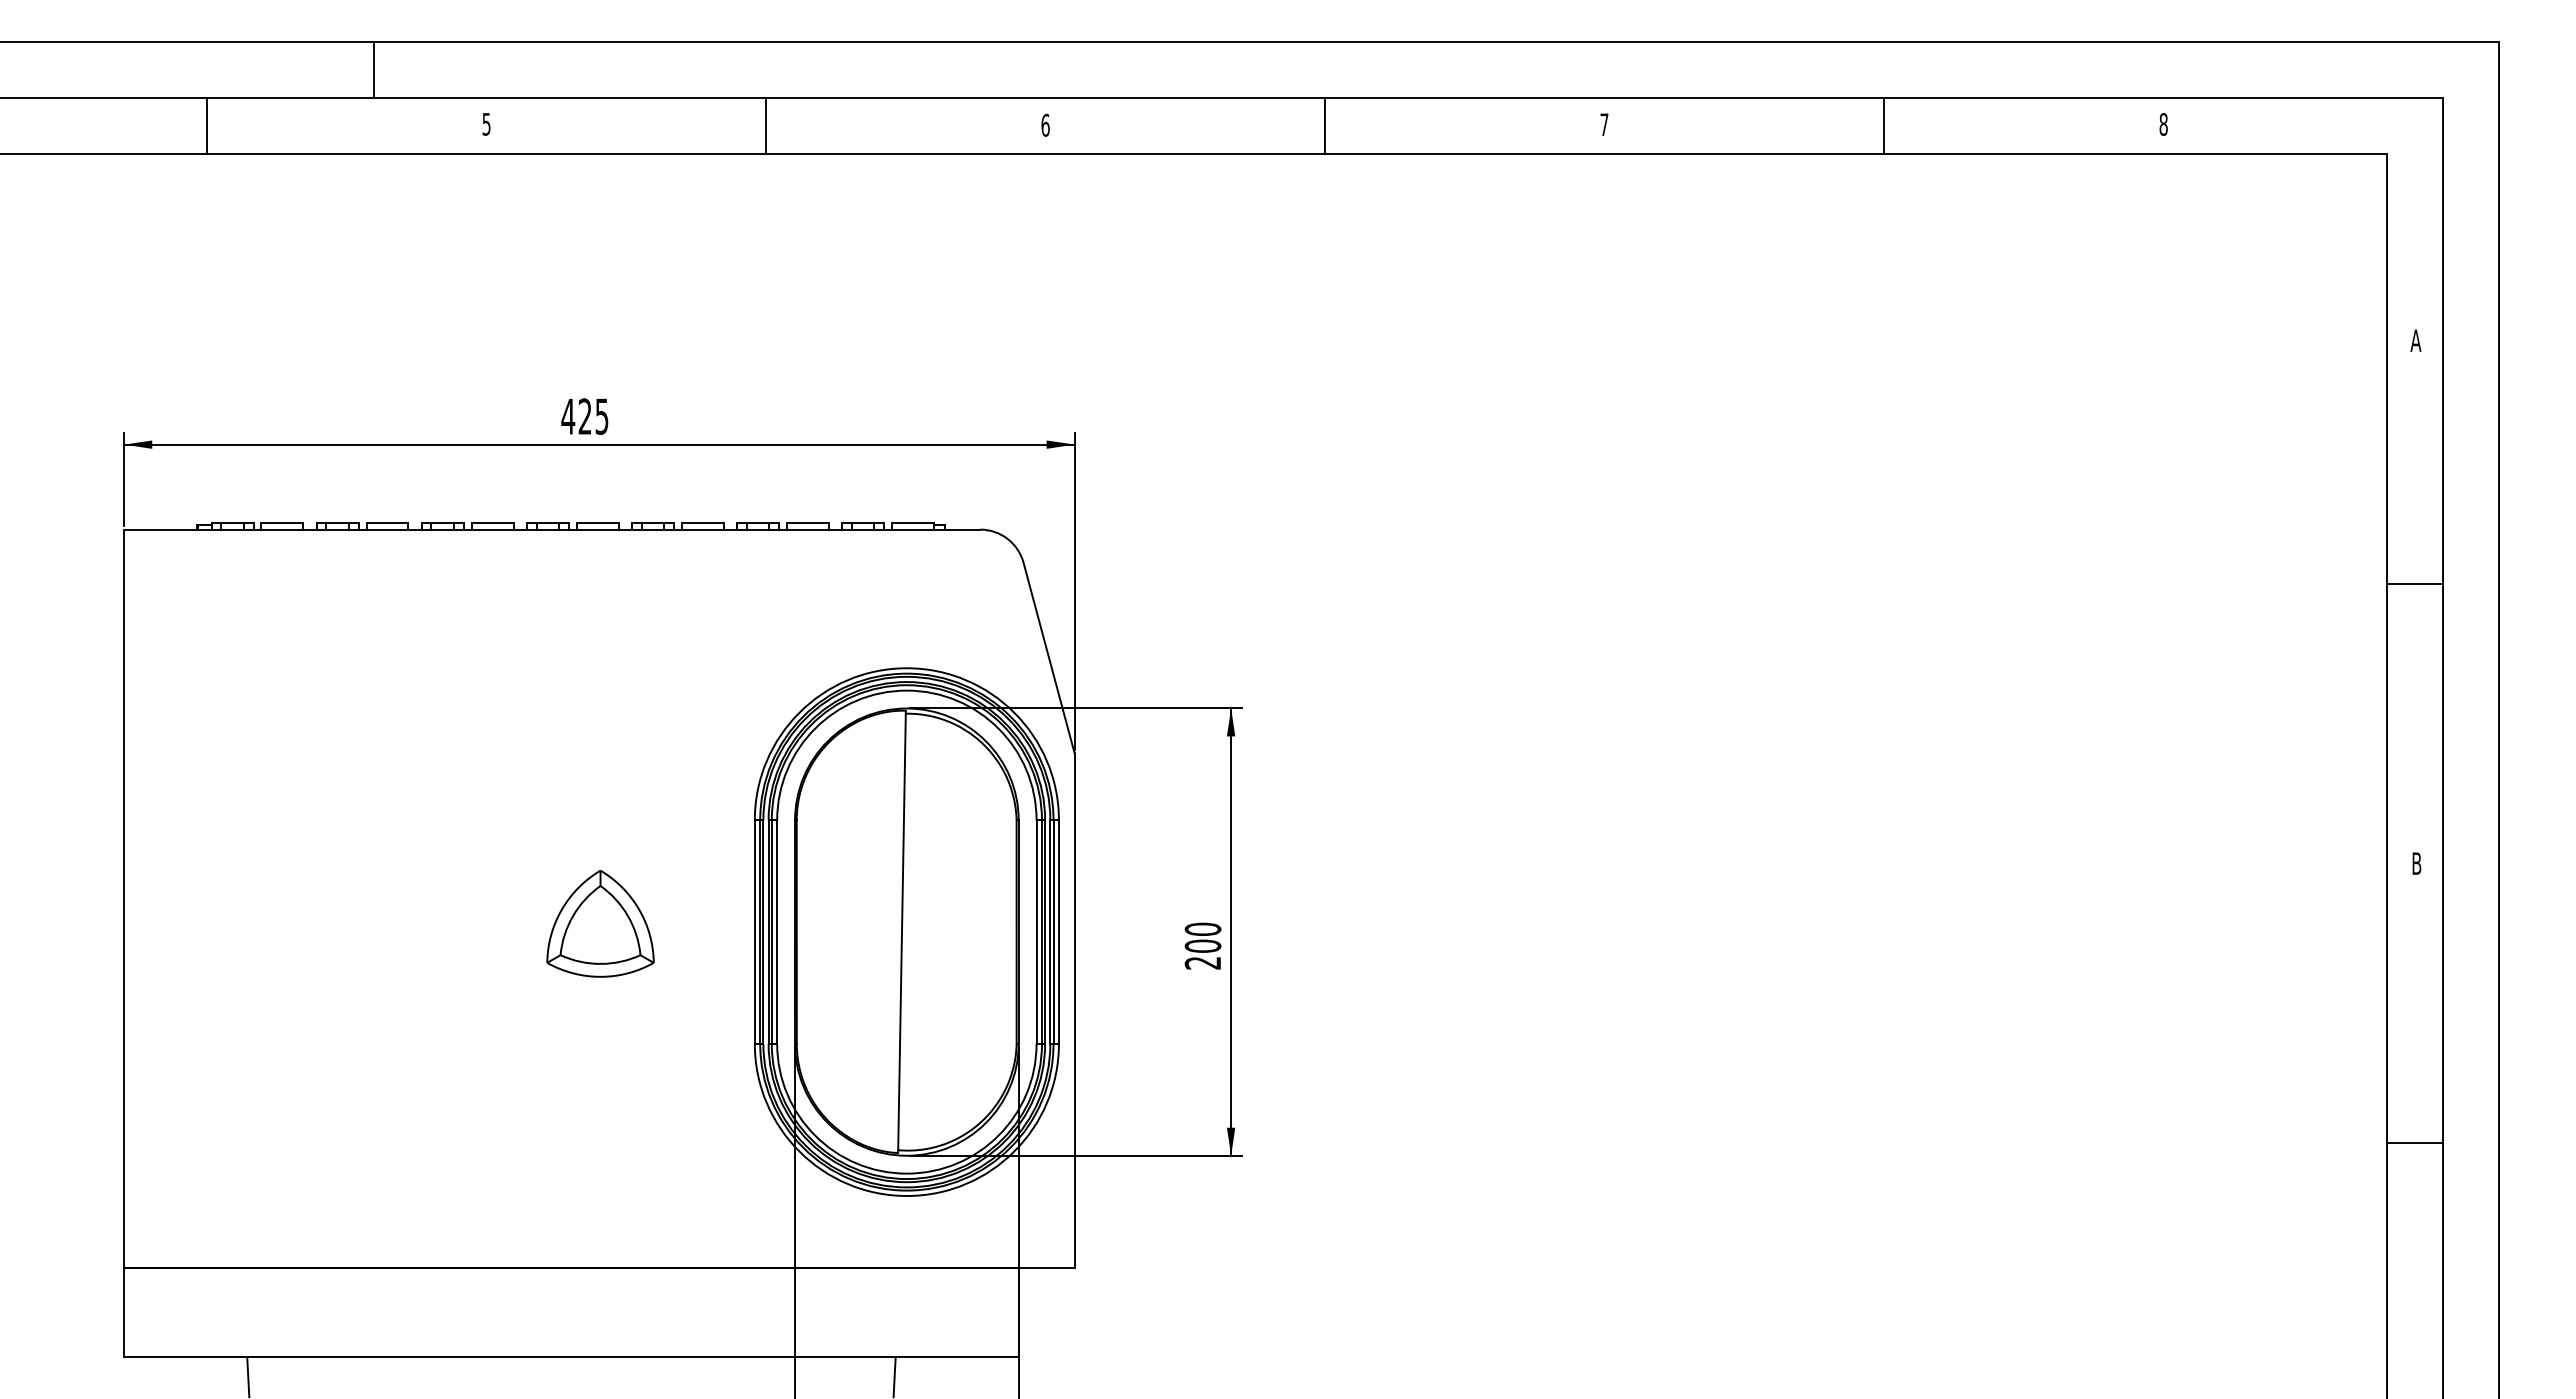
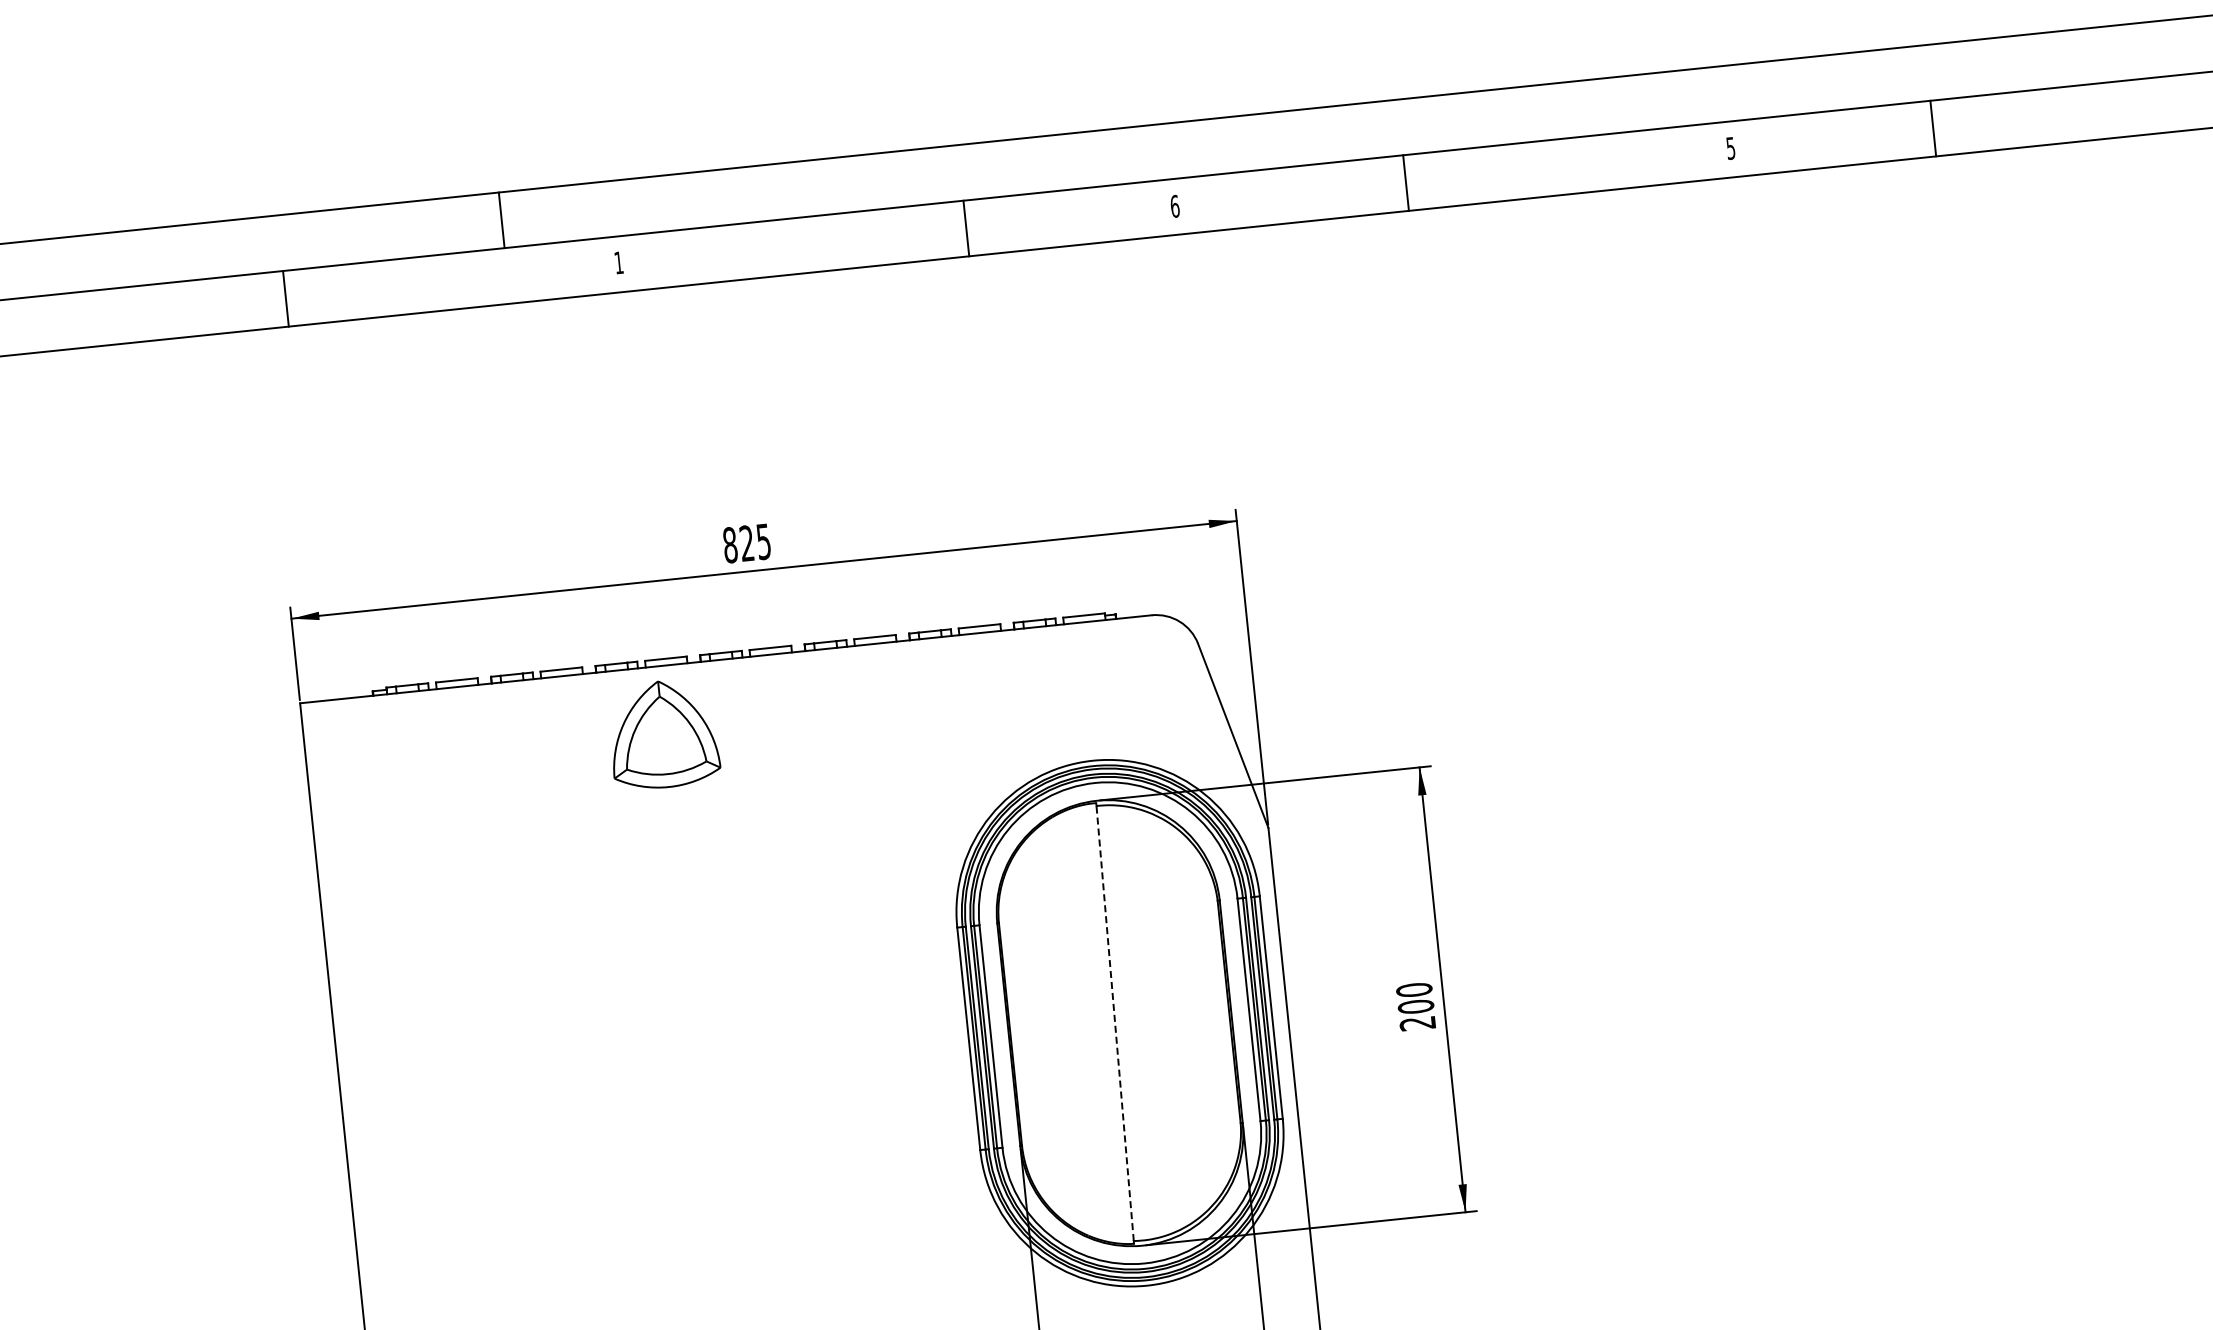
text: (486, 124) -> (618, 263), 5 -> 1
text: (1604, 124) -> (1730, 148), 7 -> 5
line: (206, 125) -> (285, 298), moved
line: (765, 125) -> (966, 228), moved
line: (1324, 125) -> (1405, 182), moved
line: (1883, 125) -> (1932, 128), moved
text: (568, 416) -> (730, 545), 425 -> 825
part: (600, 923) -> (663, 733), moved
line: (902, 931) -> (1115, 1023), solid -> dashed

